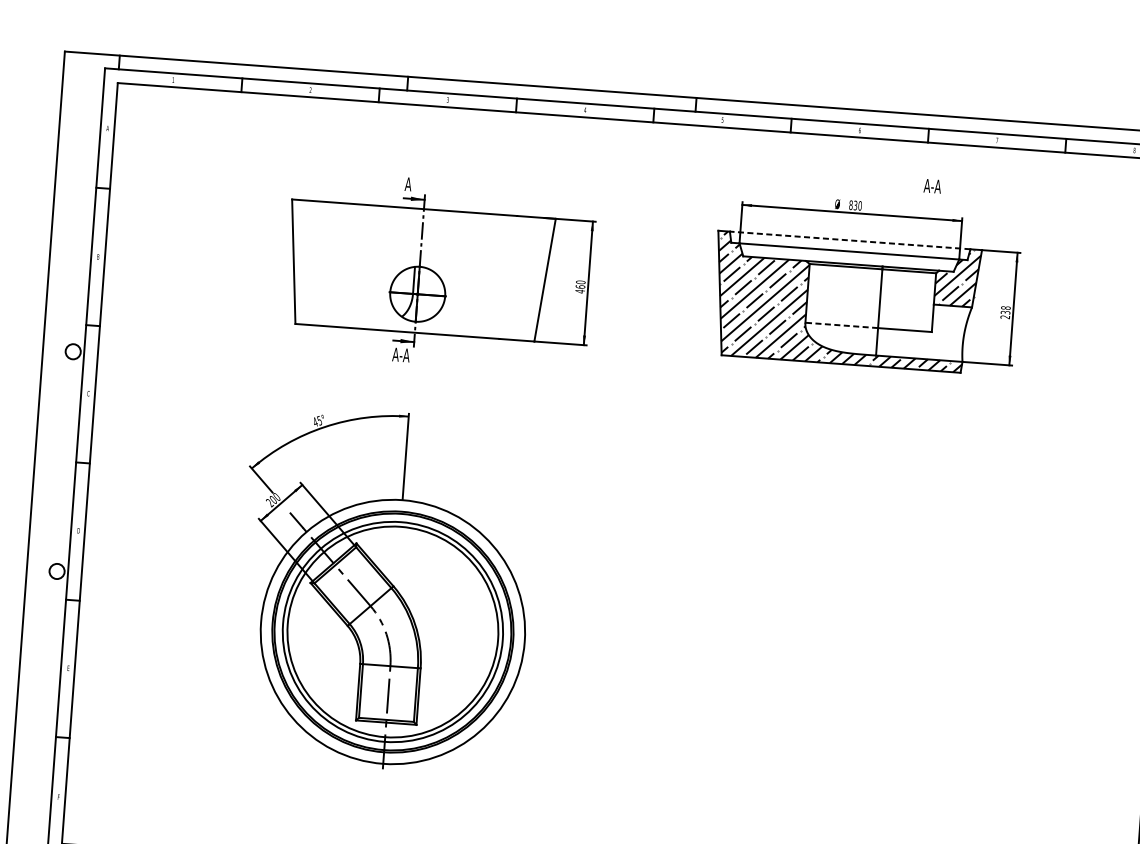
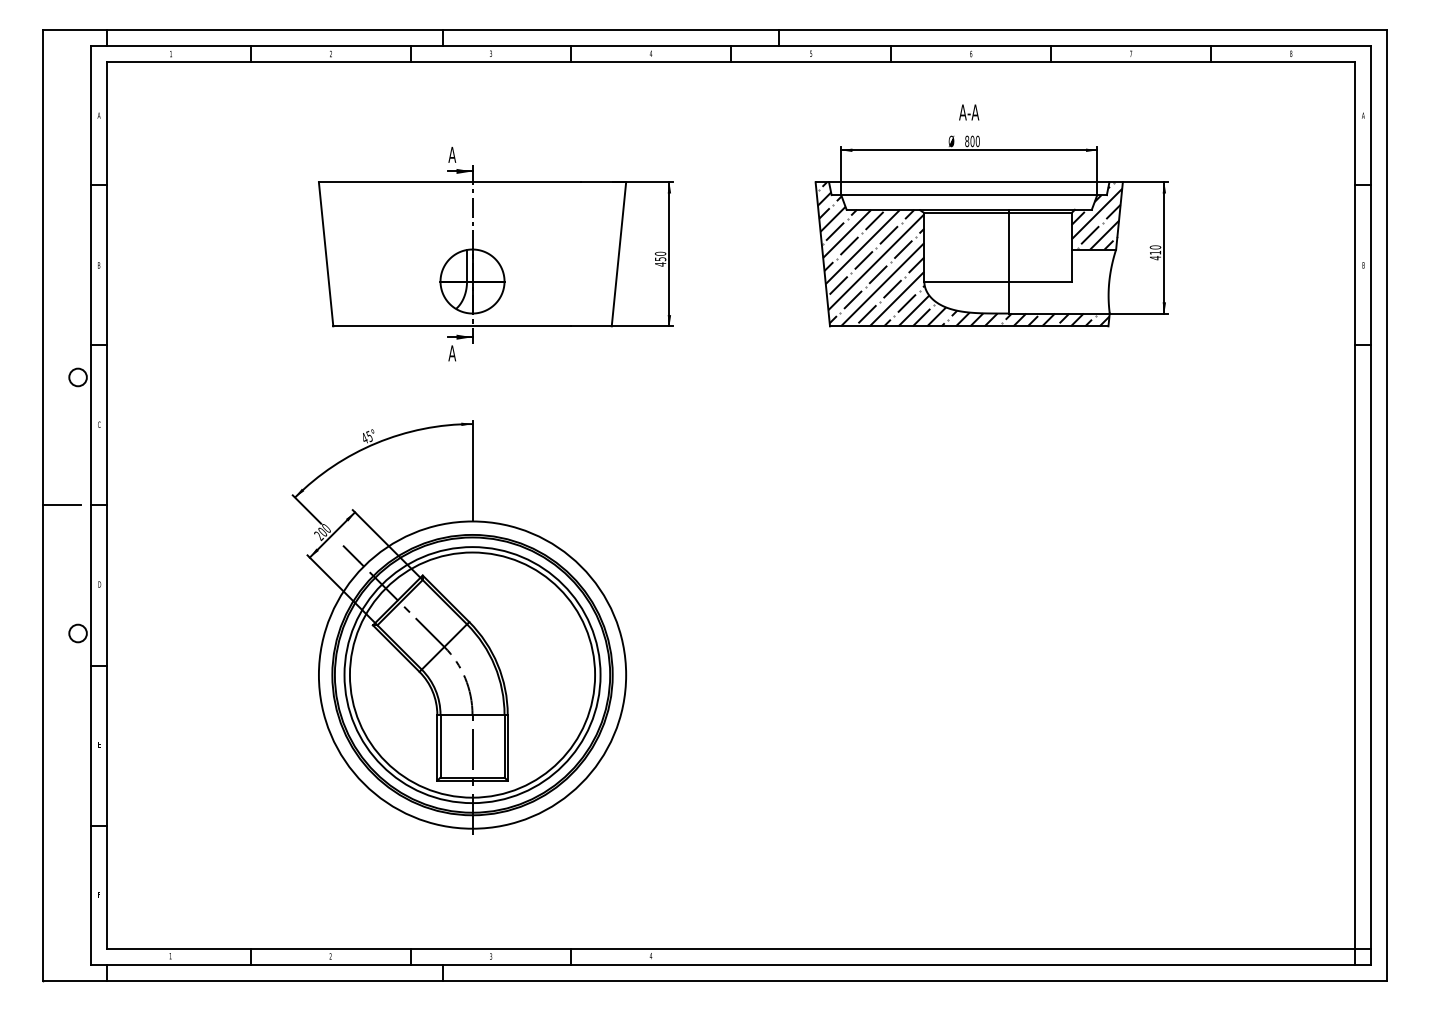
text: (932, 186) -> (969, 112), moved
text: (855, 205) -> (972, 141), 830 -> 800
line: (849, 240) -> (968, 182), dashed -> solid
text: (580, 287) -> (660, 259), 460 -> 450
text: (1005, 312) -> (1155, 252), 238 -> 410
line: (841, 325) -> (966, 281), dashed -> solid
text: (404, 355) -> (462, 353), A-A -> A
line: (50, 460) -> (61, 505), added

